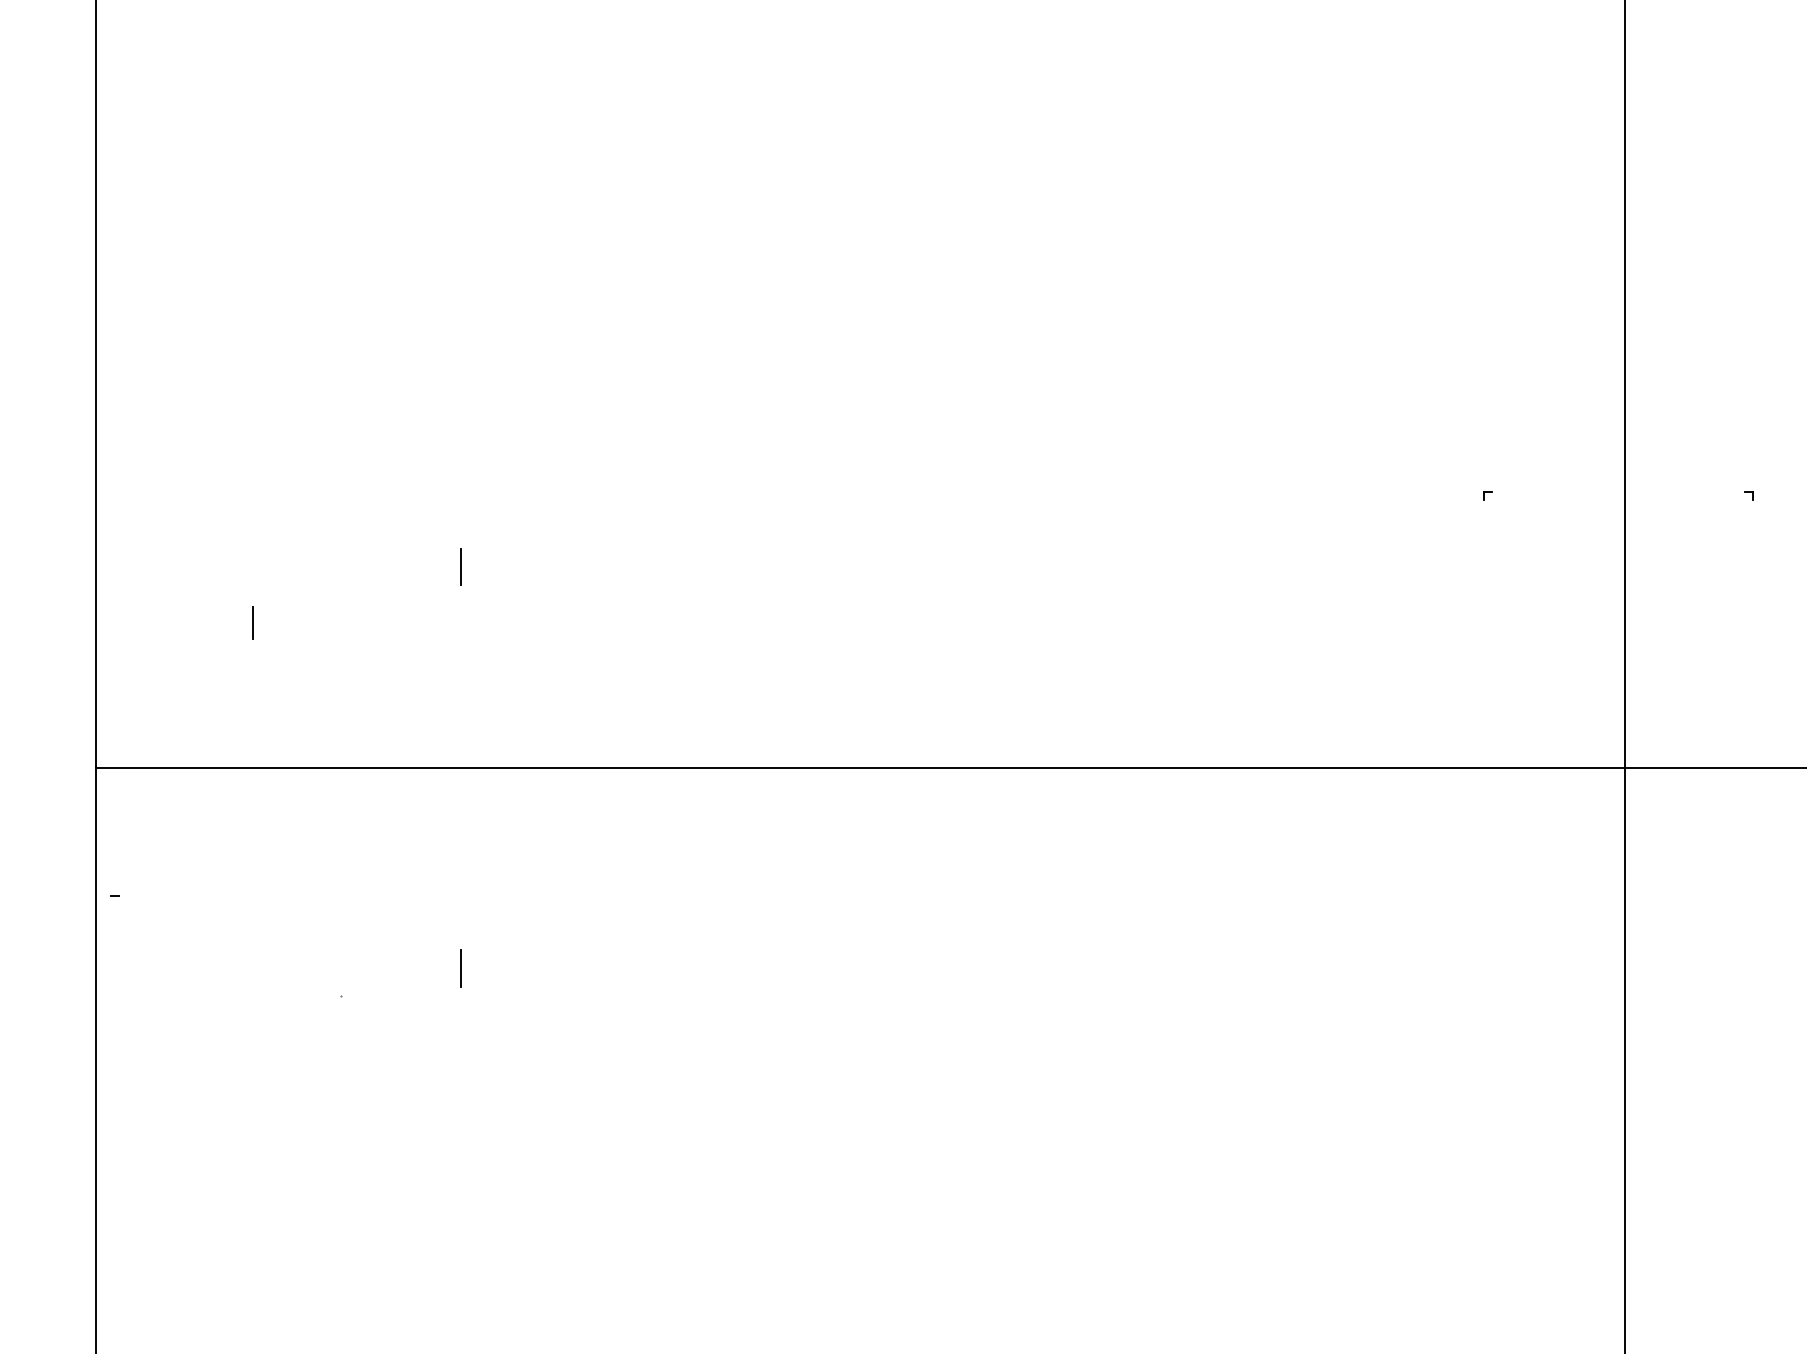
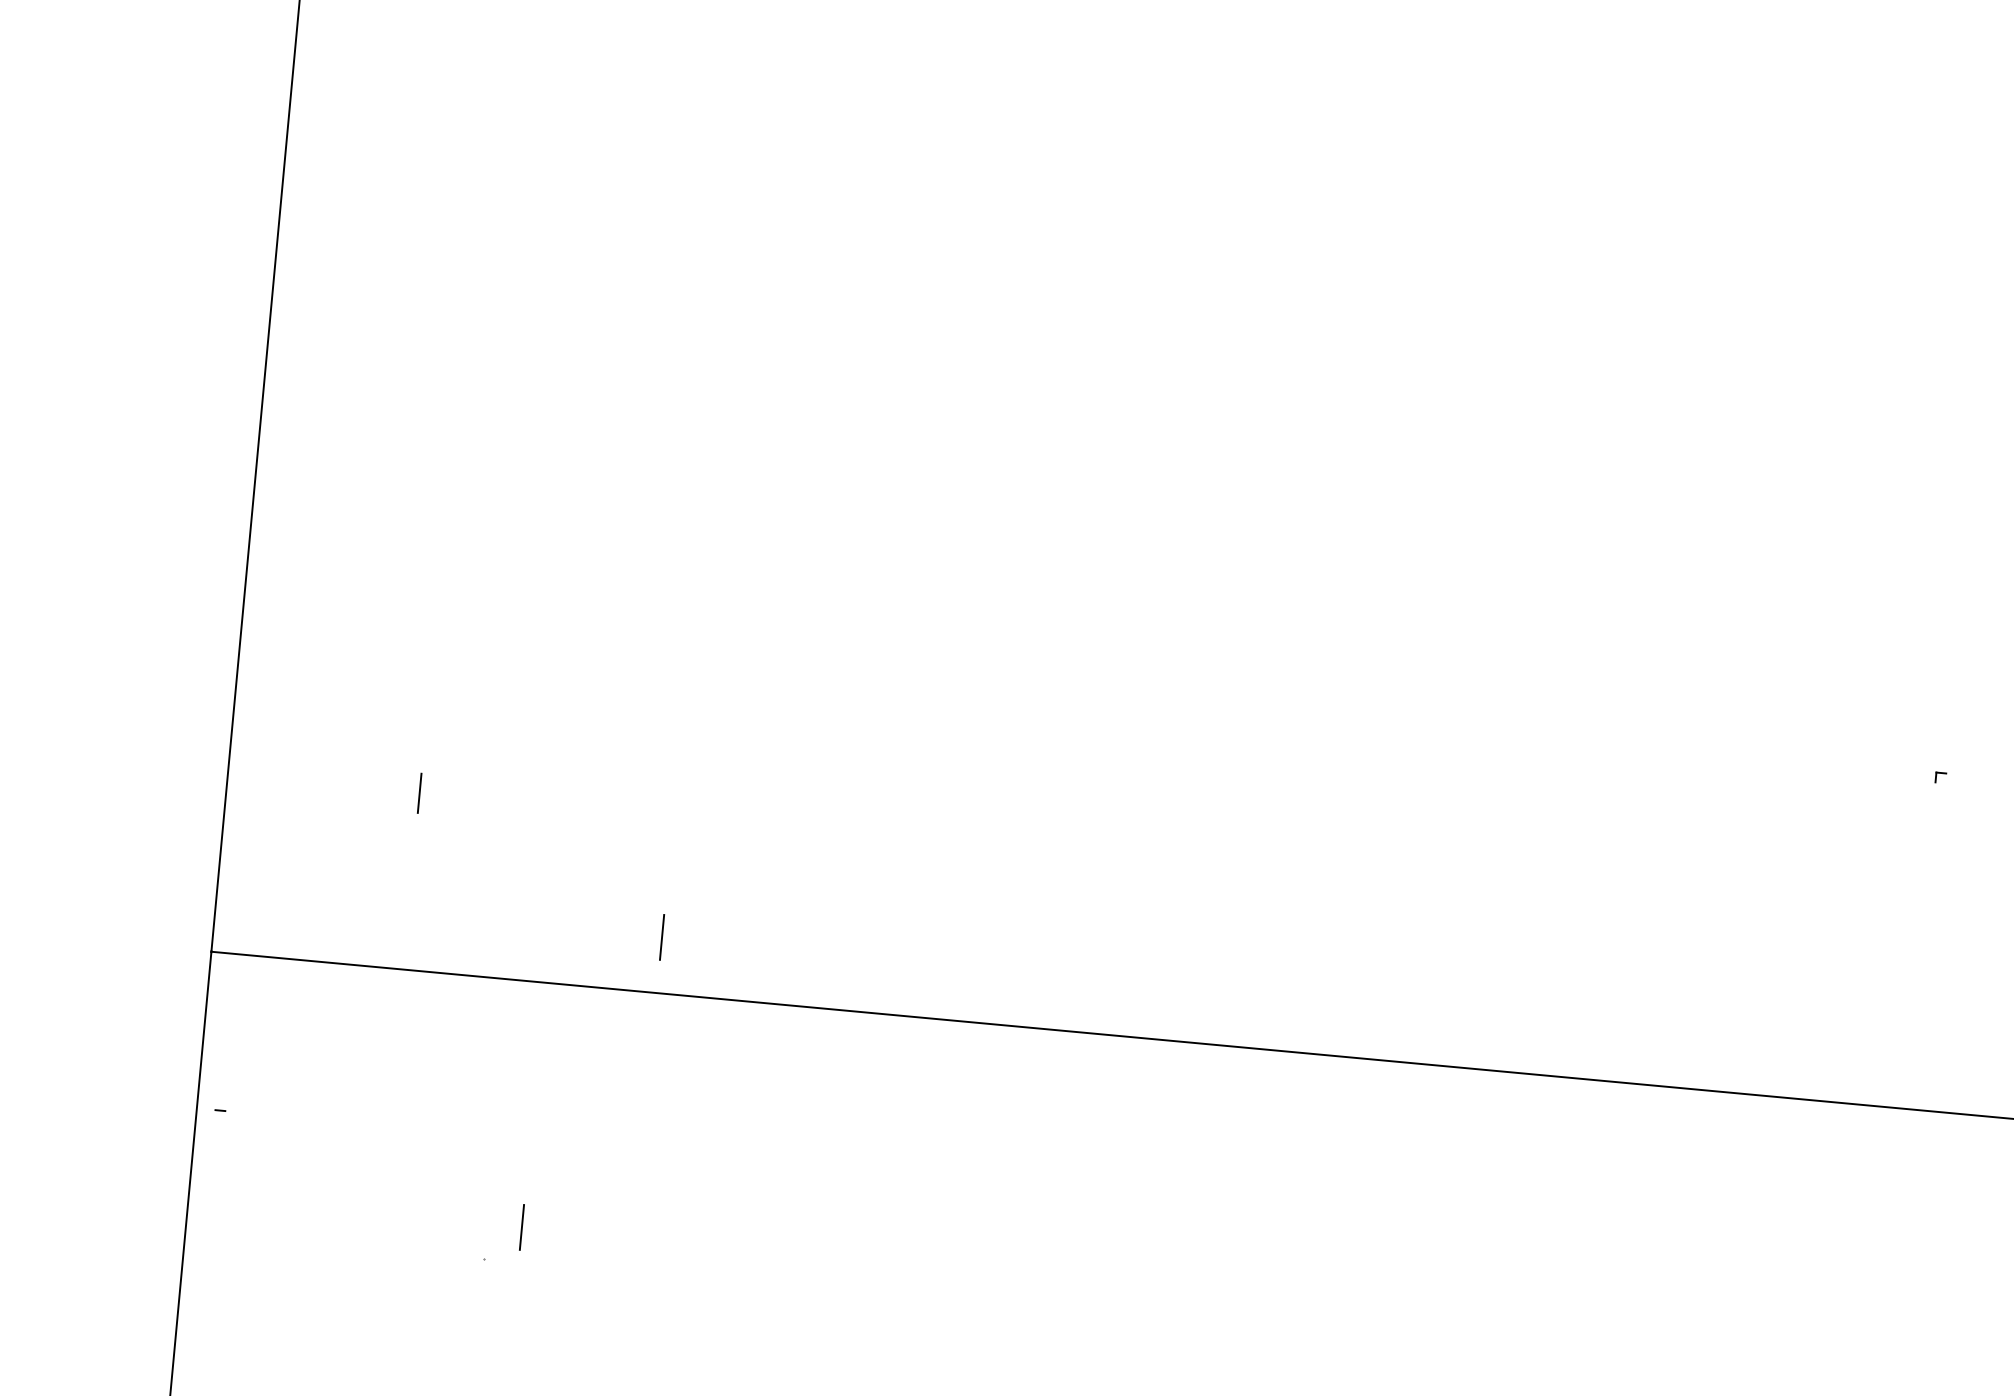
line: (460, 566) -> (661, 936), moved
line: (460, 968) -> (521, 1227), moved

